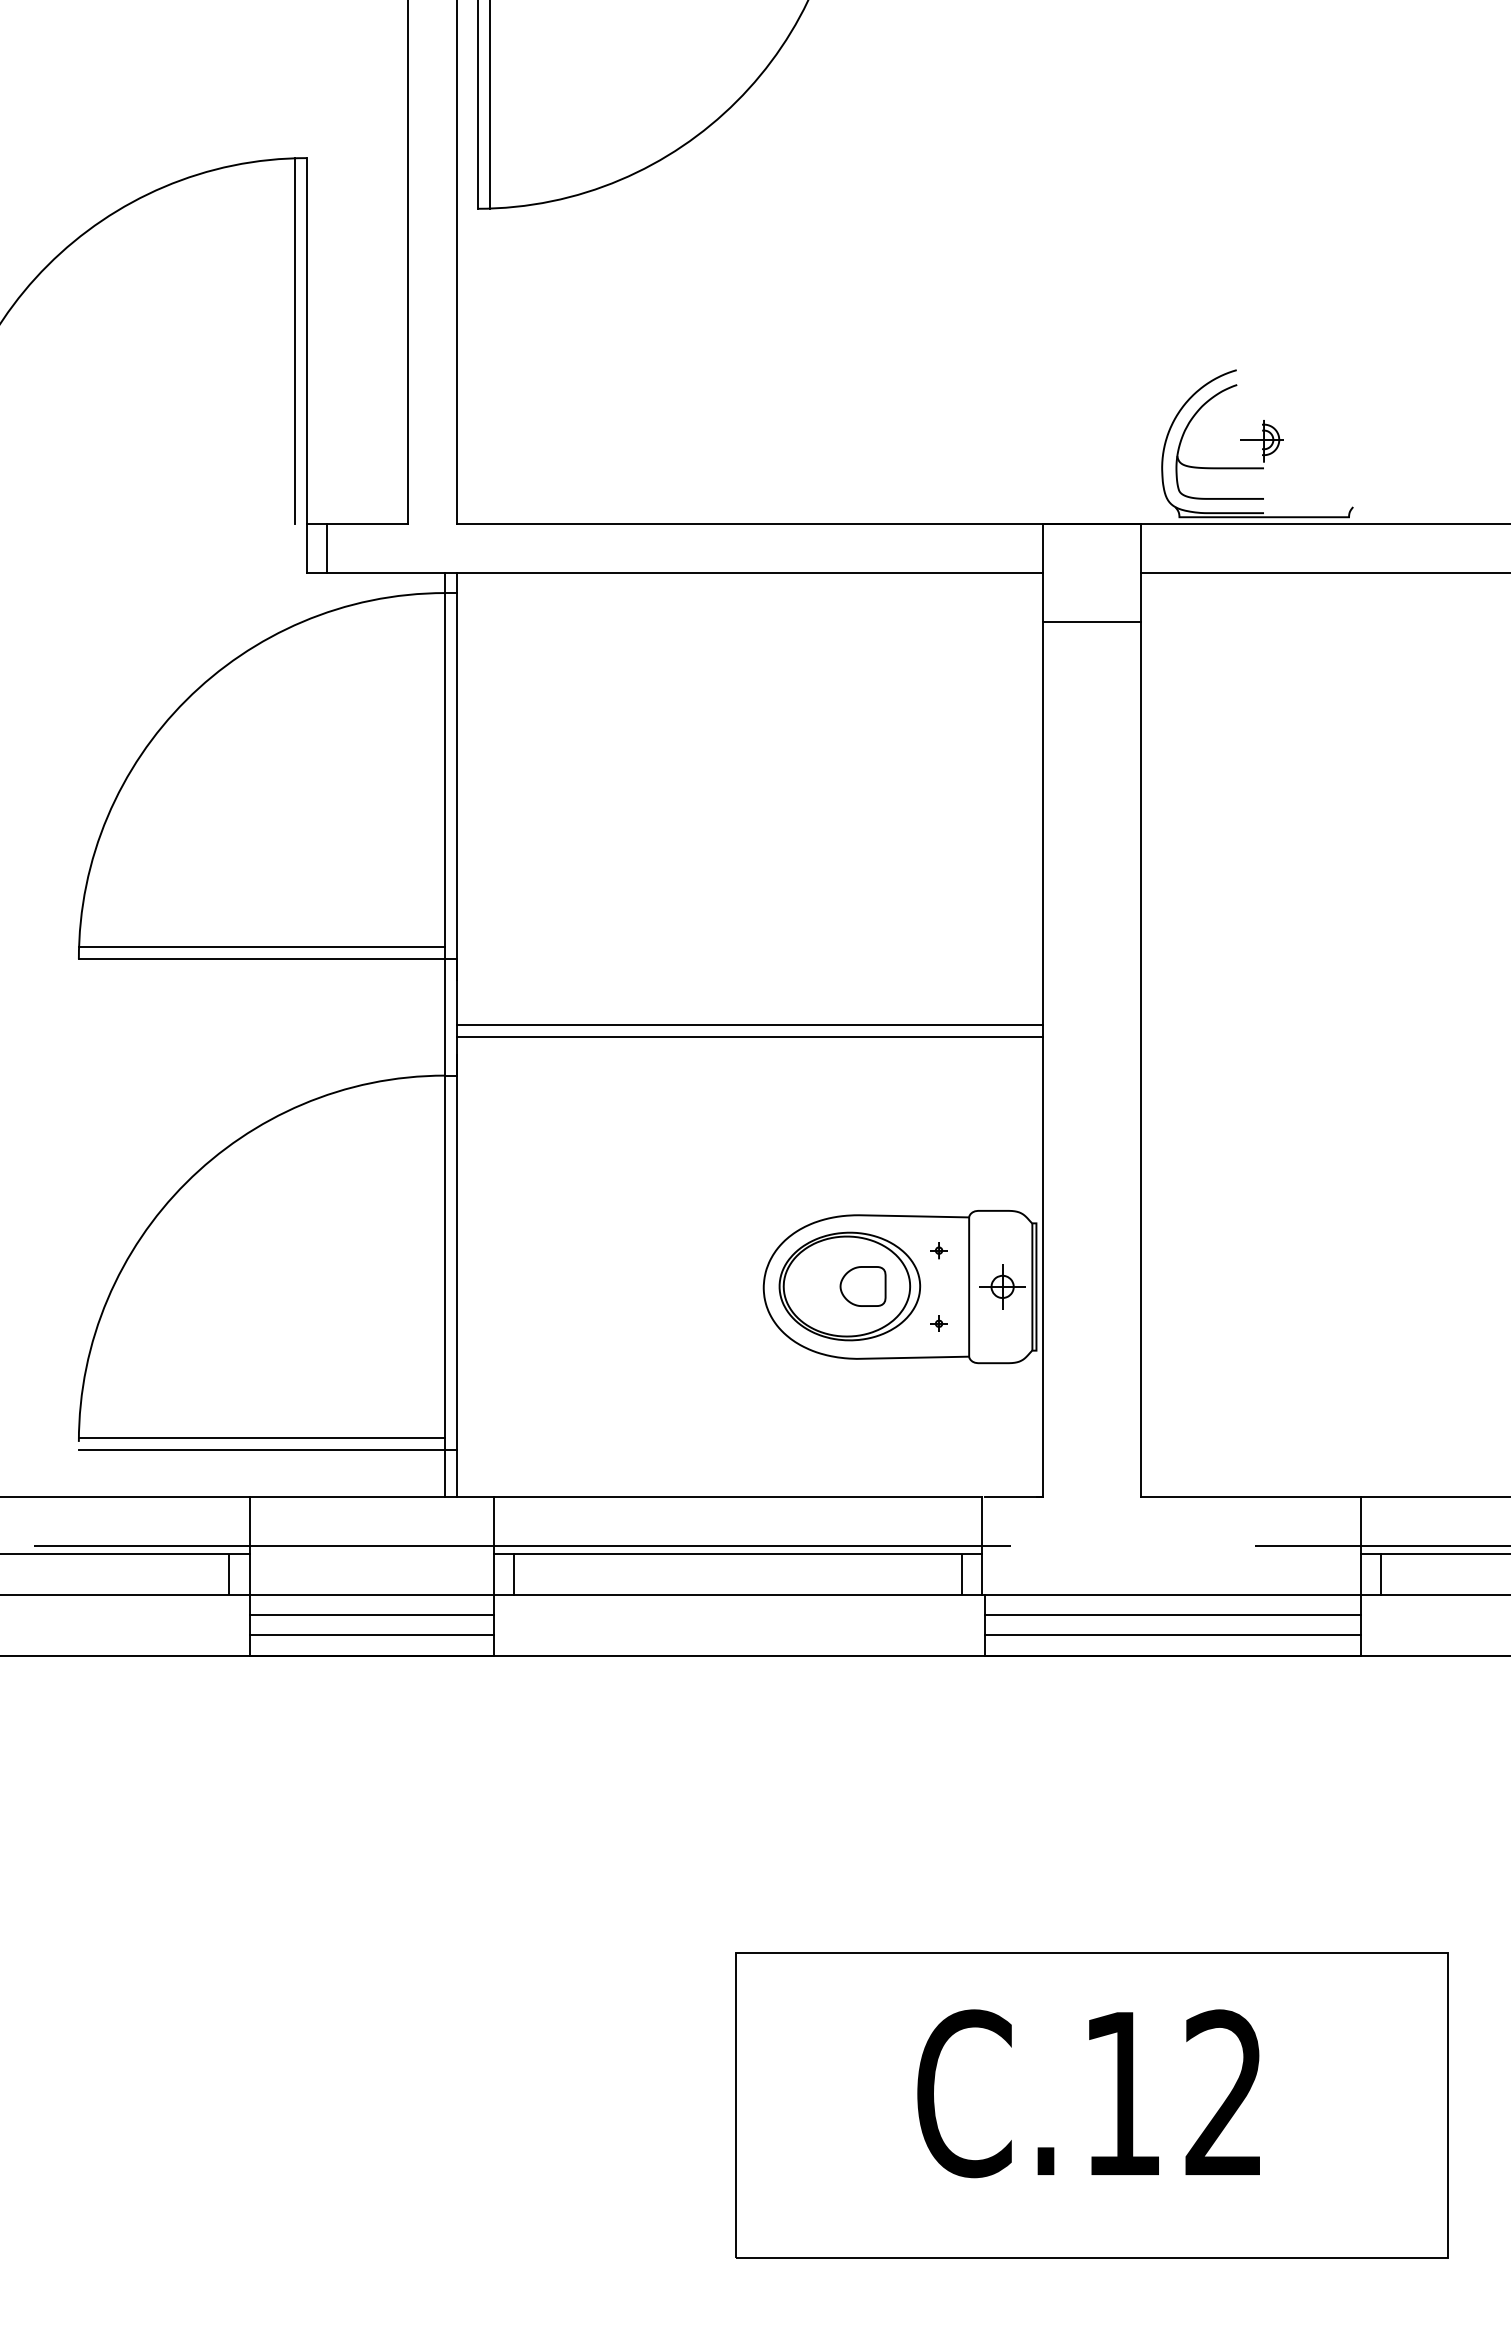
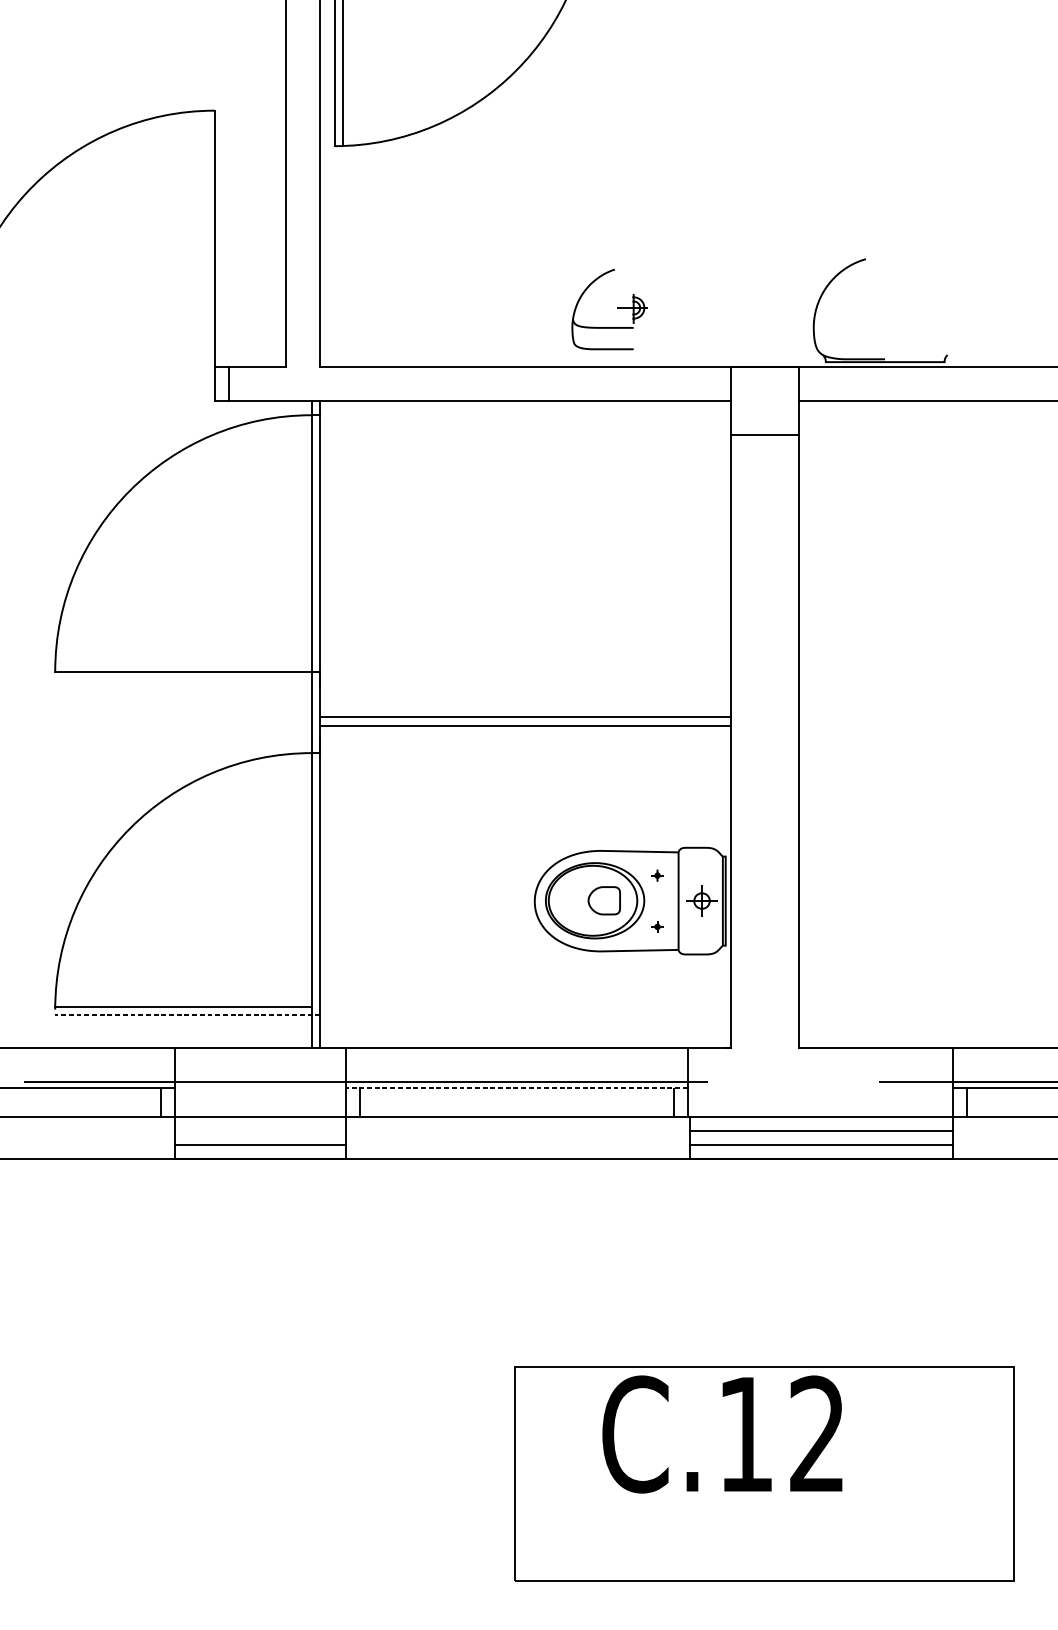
line: (294, 341) -> (206, 239), removed
part: (1240, 440) -> (617, 308), moved
line: (261, 947) -> (183, 663), removed
line: (267, 1450) -> (187, 1015), solid -> dashed
line: (737, 1554) -> (516, 1088), solid -> dashed
line: (371, 1615) -> (260, 1131), removed
text: (1088, 2093) -> (722, 1434), moved

